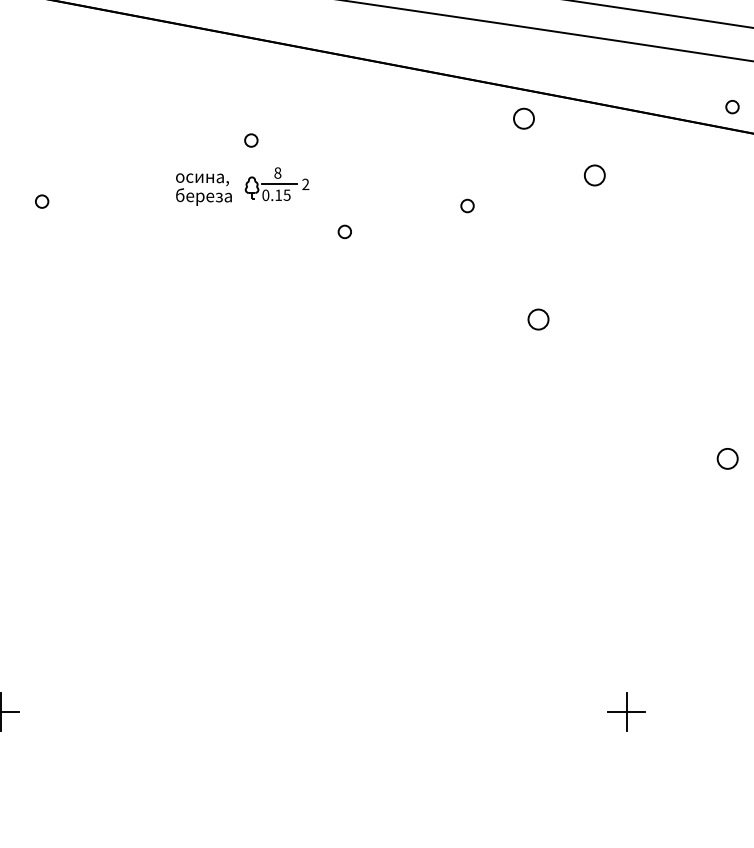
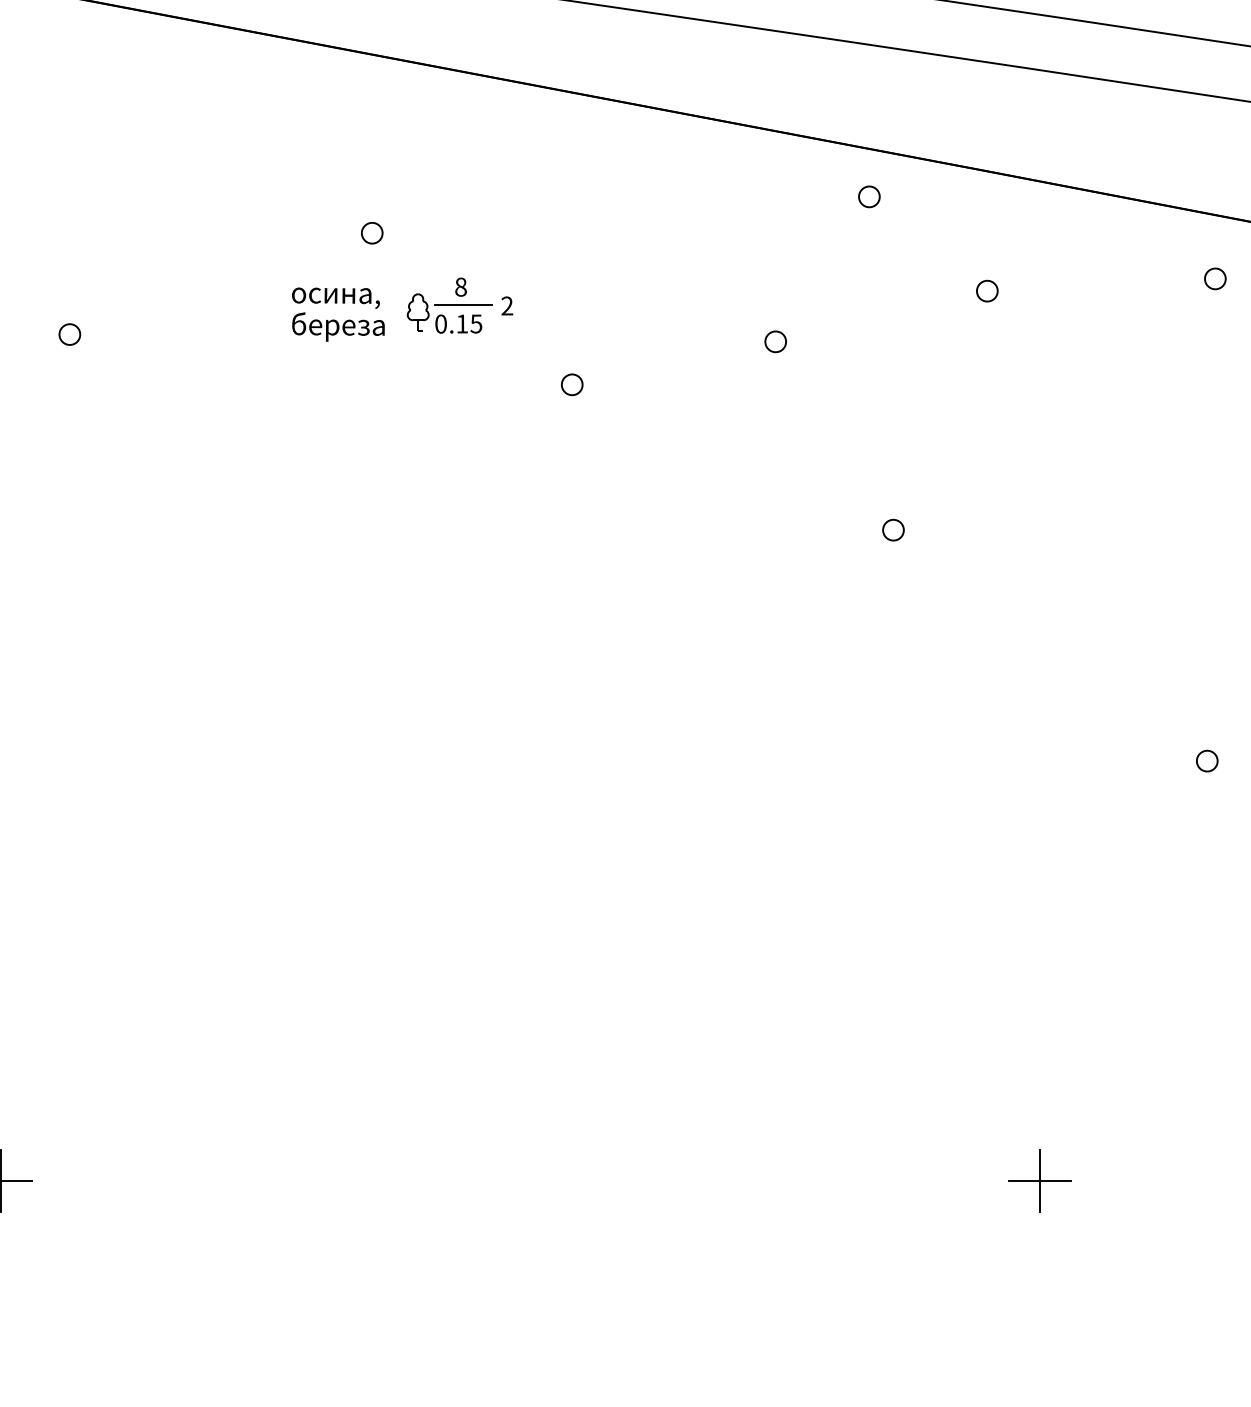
circle: (732, 107) -> (1215, 279), moved
circle: (523, 118) -> (868, 196), size x0.62
circle: (251, 140) -> (372, 233), moved
circle: (595, 175) -> (988, 291), size x0.62
circle: (538, 319) -> (893, 530), size x0.62
circle: (727, 458) -> (1207, 760), size x0.62

